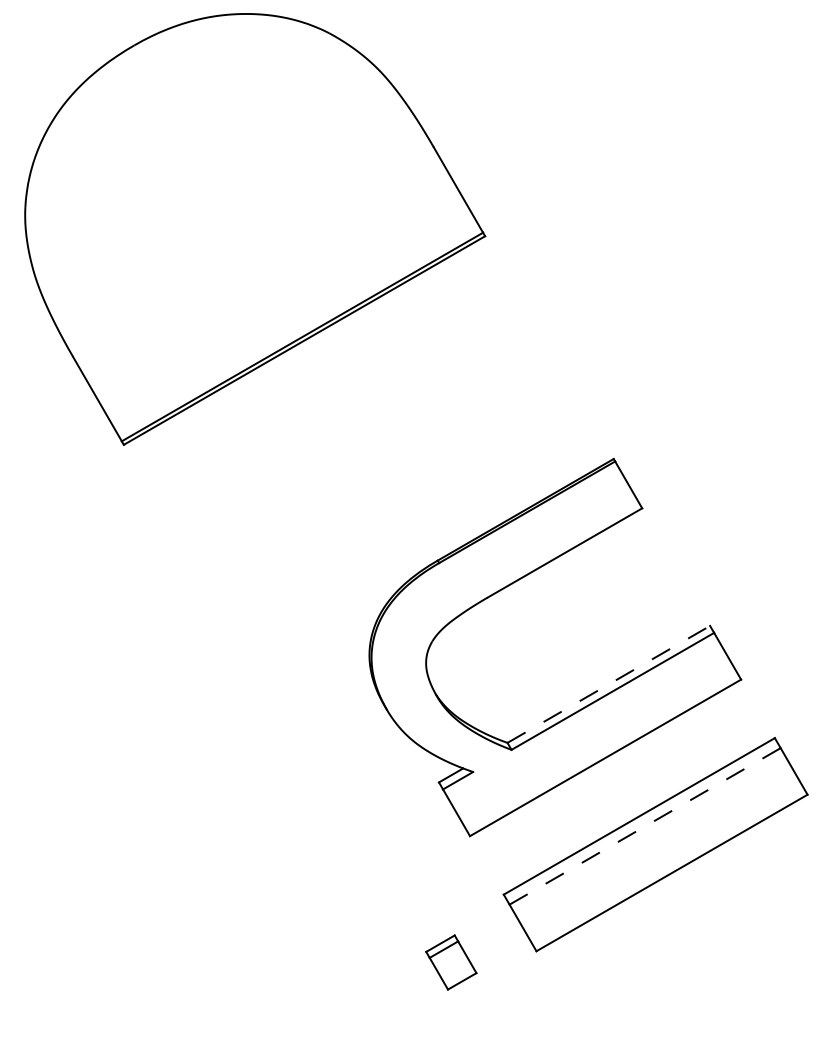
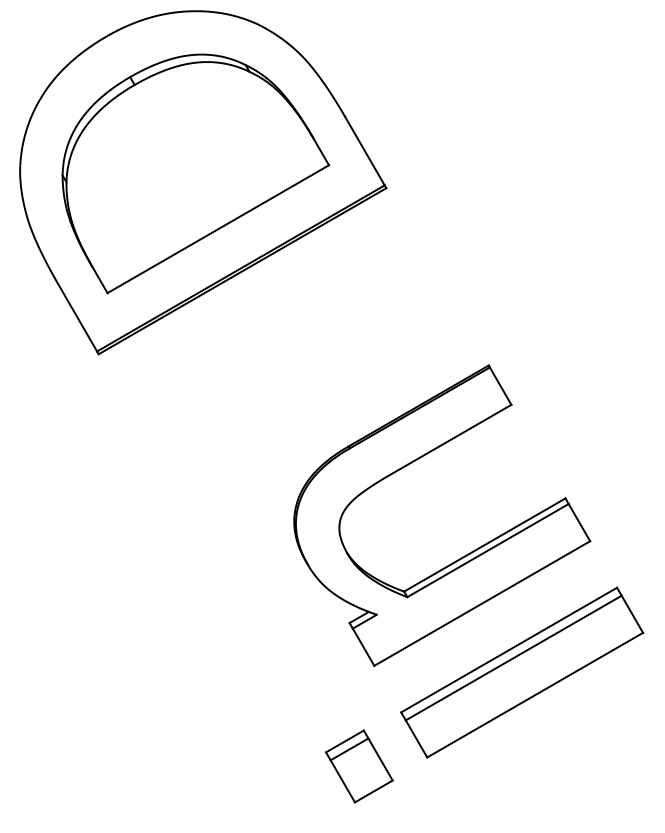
part: (245, 218) -> (195, 174), added
line: (608, 684) -> (484, 545), dashed -> solid
line: (645, 826) -> (514, 658), dashed -> solid
part: (451, 962) -> (359, 766), size x1.67

